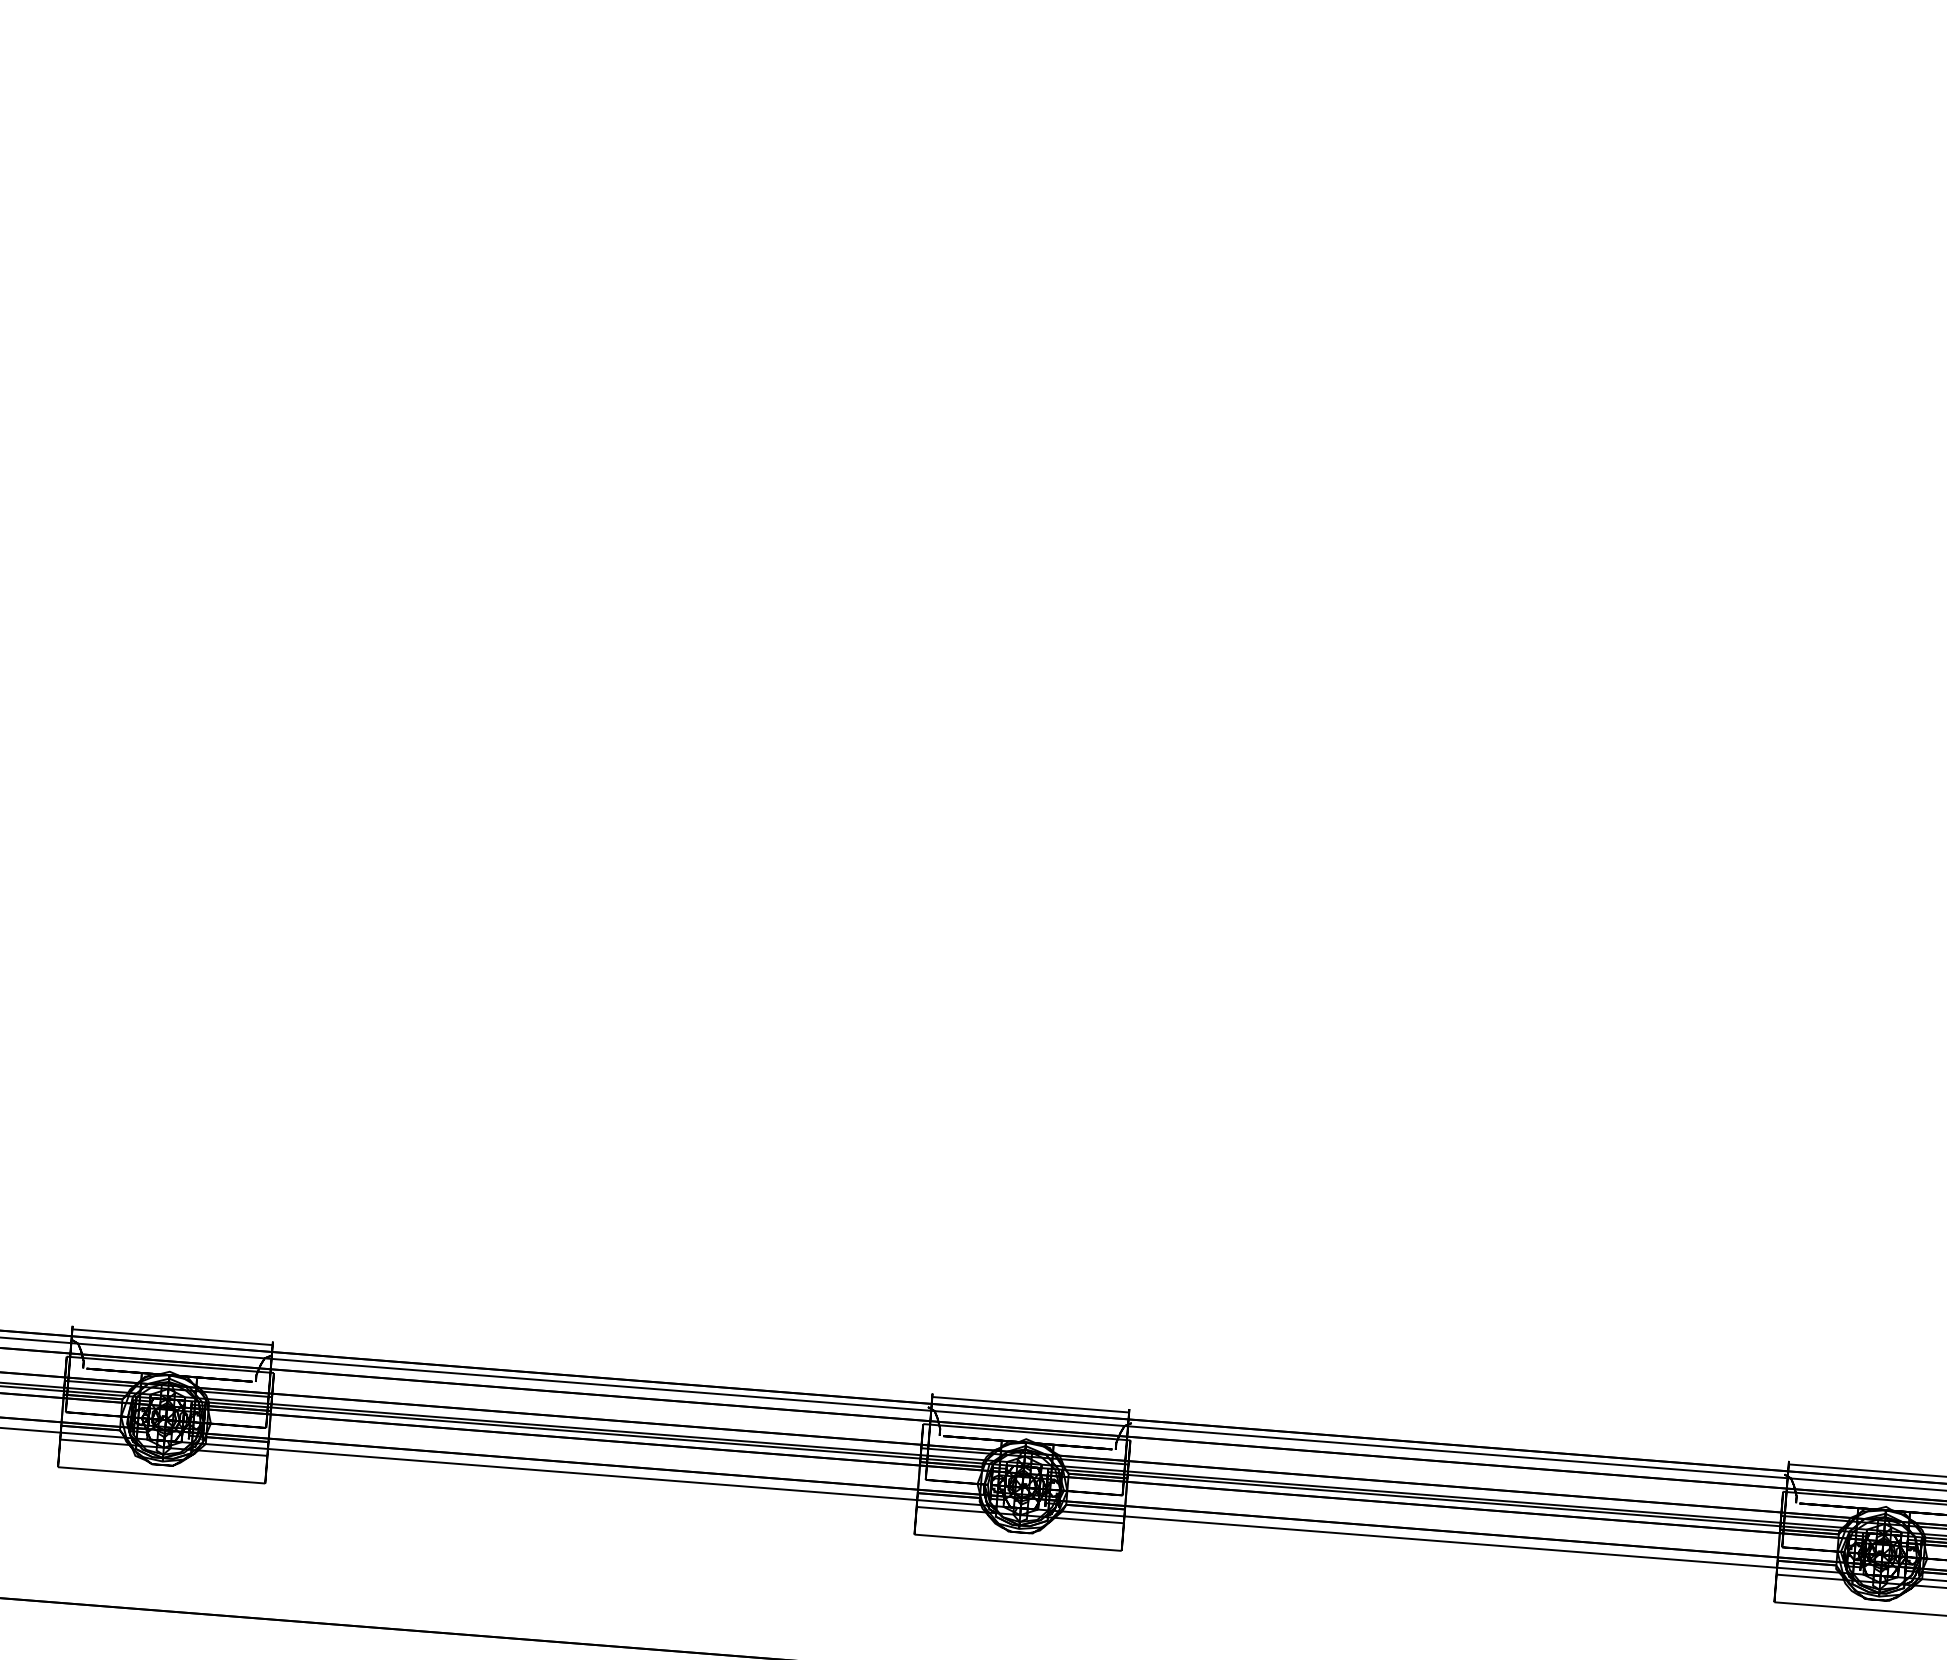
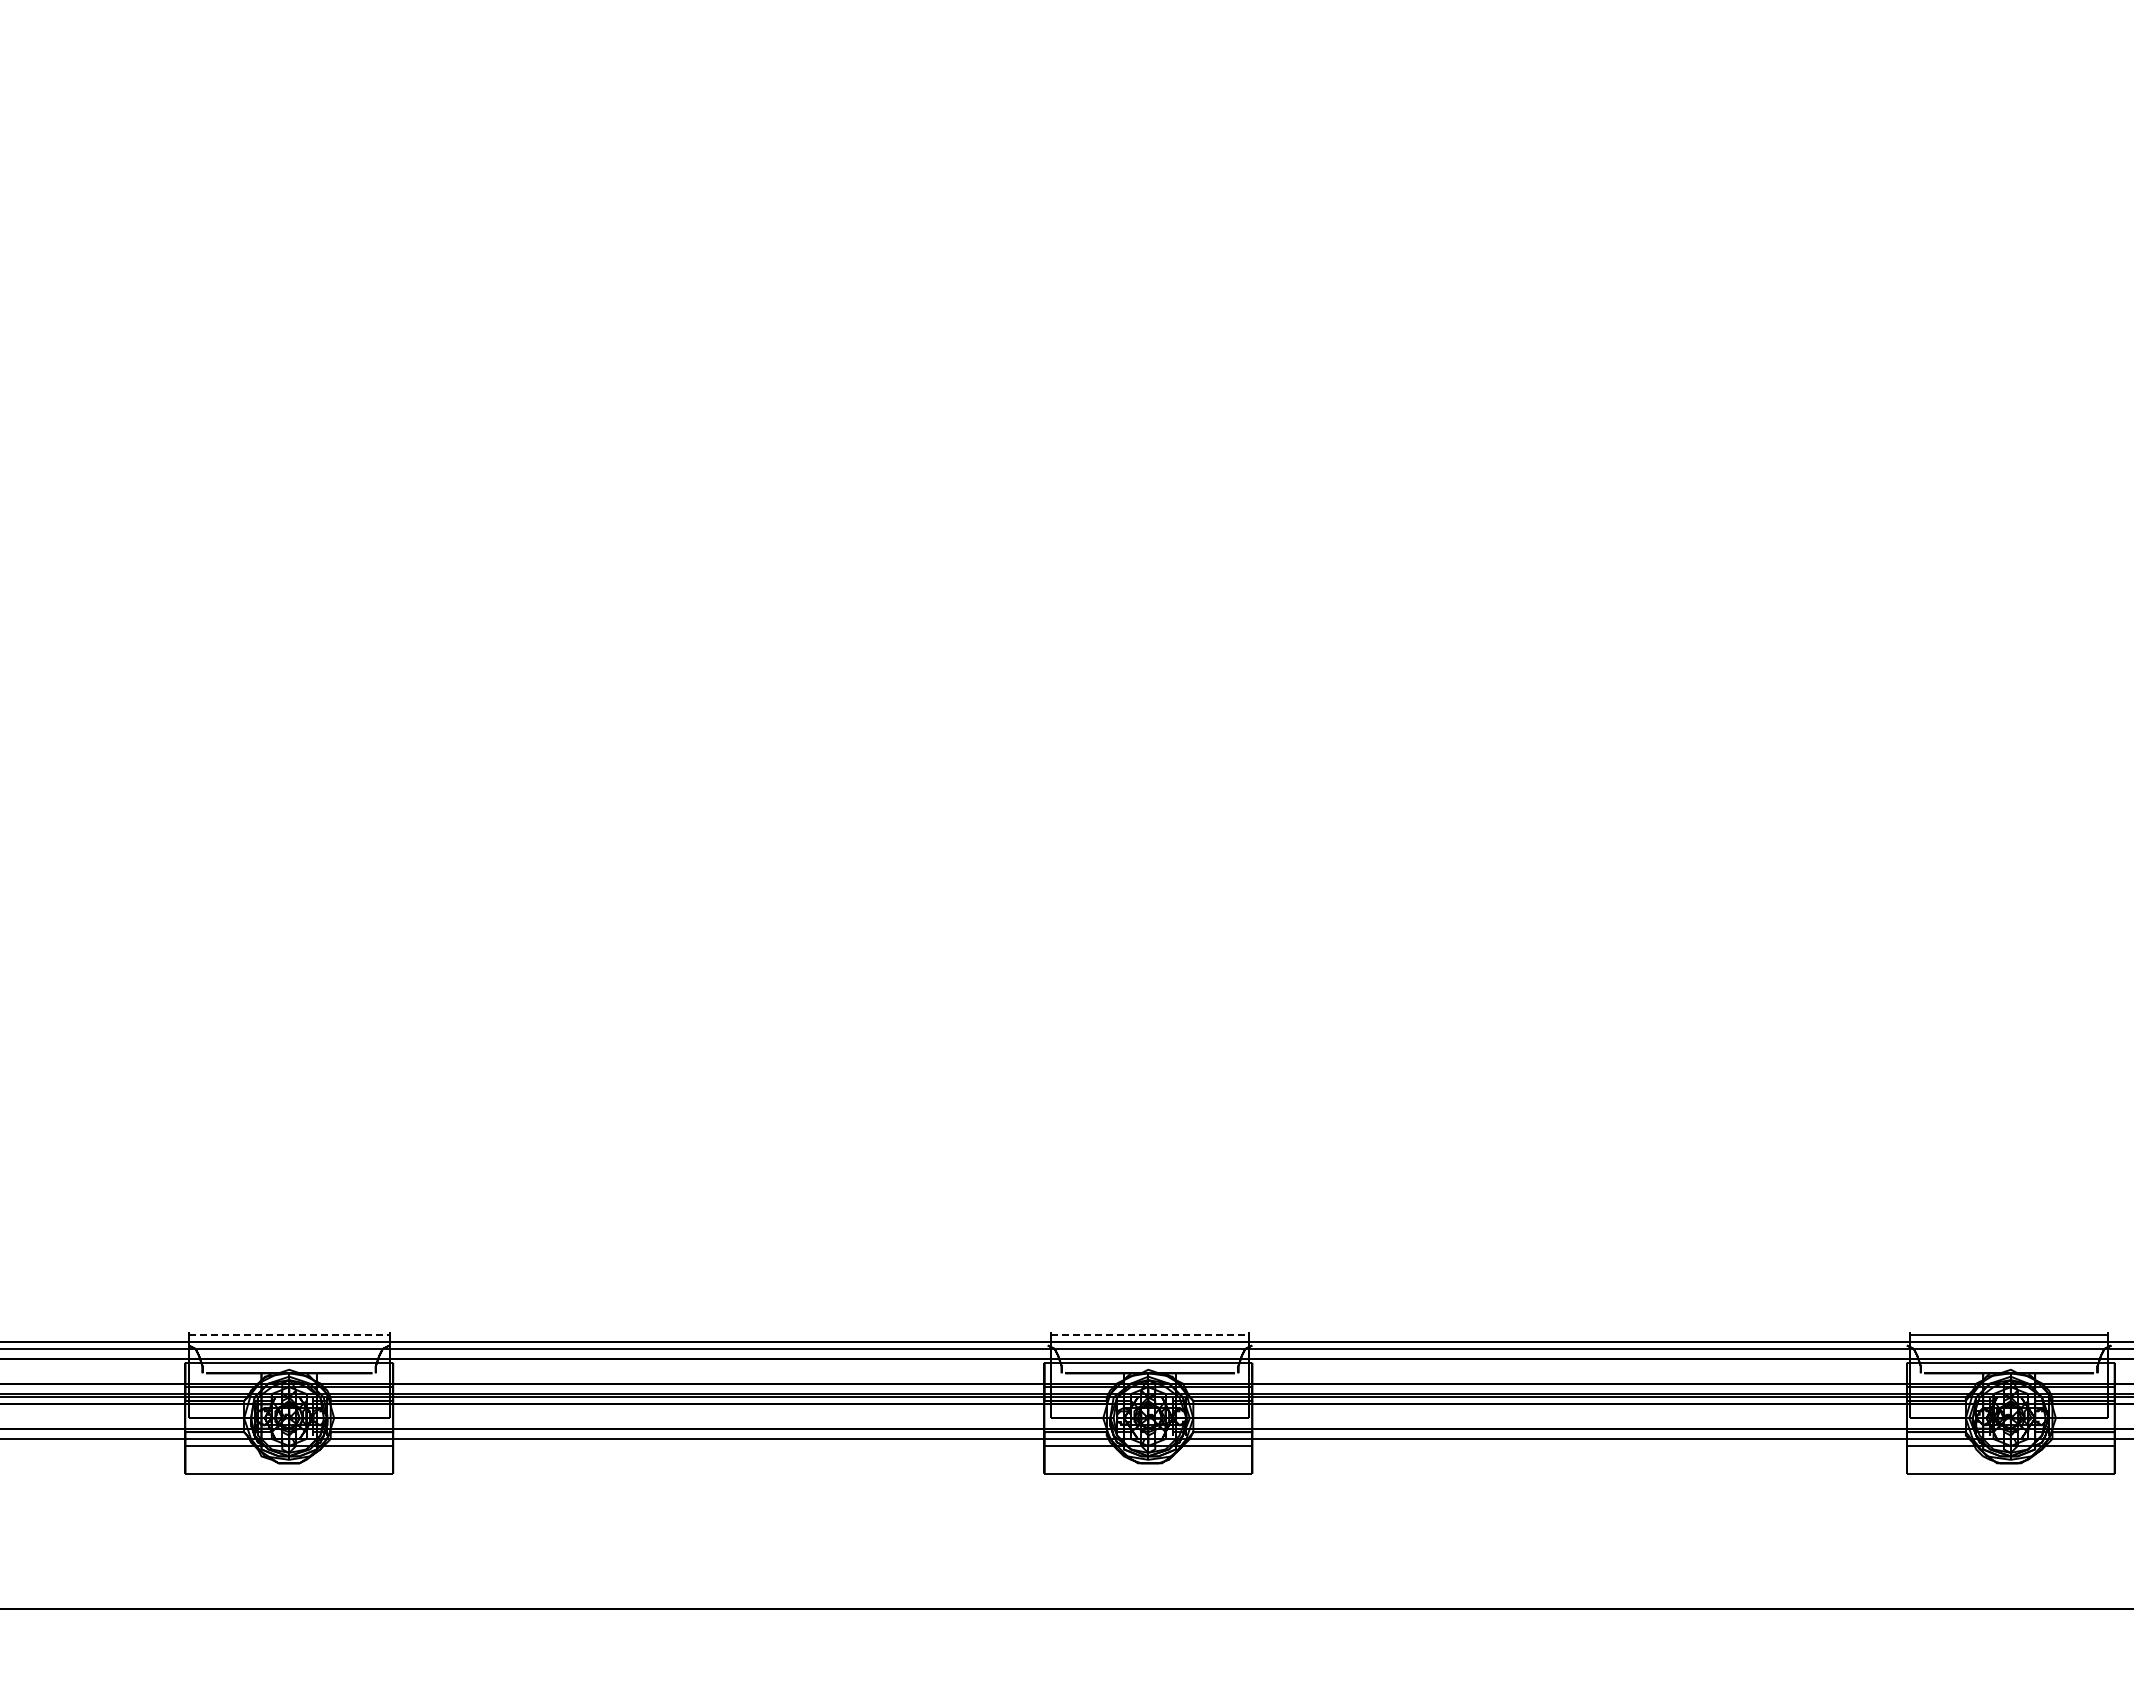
line: (172, 1337) -> (289, 1335), solid -> dashed
line: (1031, 1405) -> (1150, 1335), solid -> dashed

